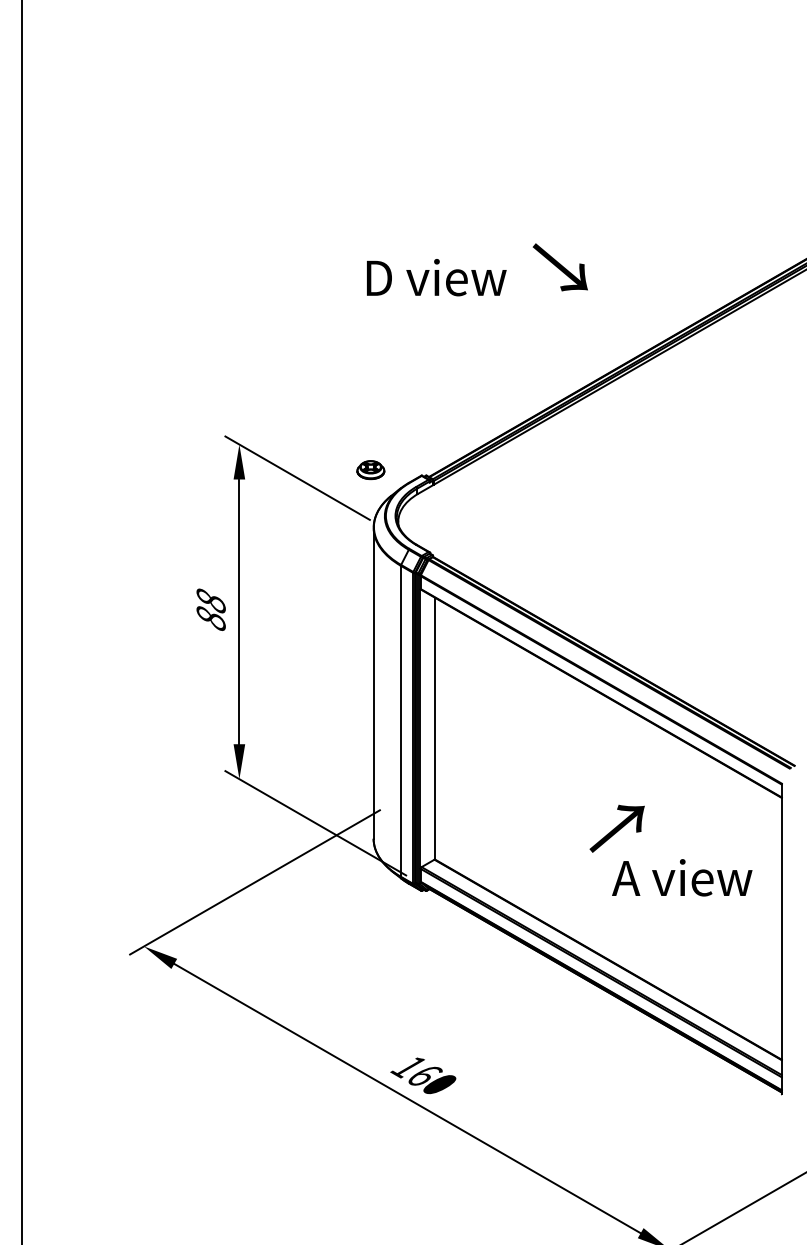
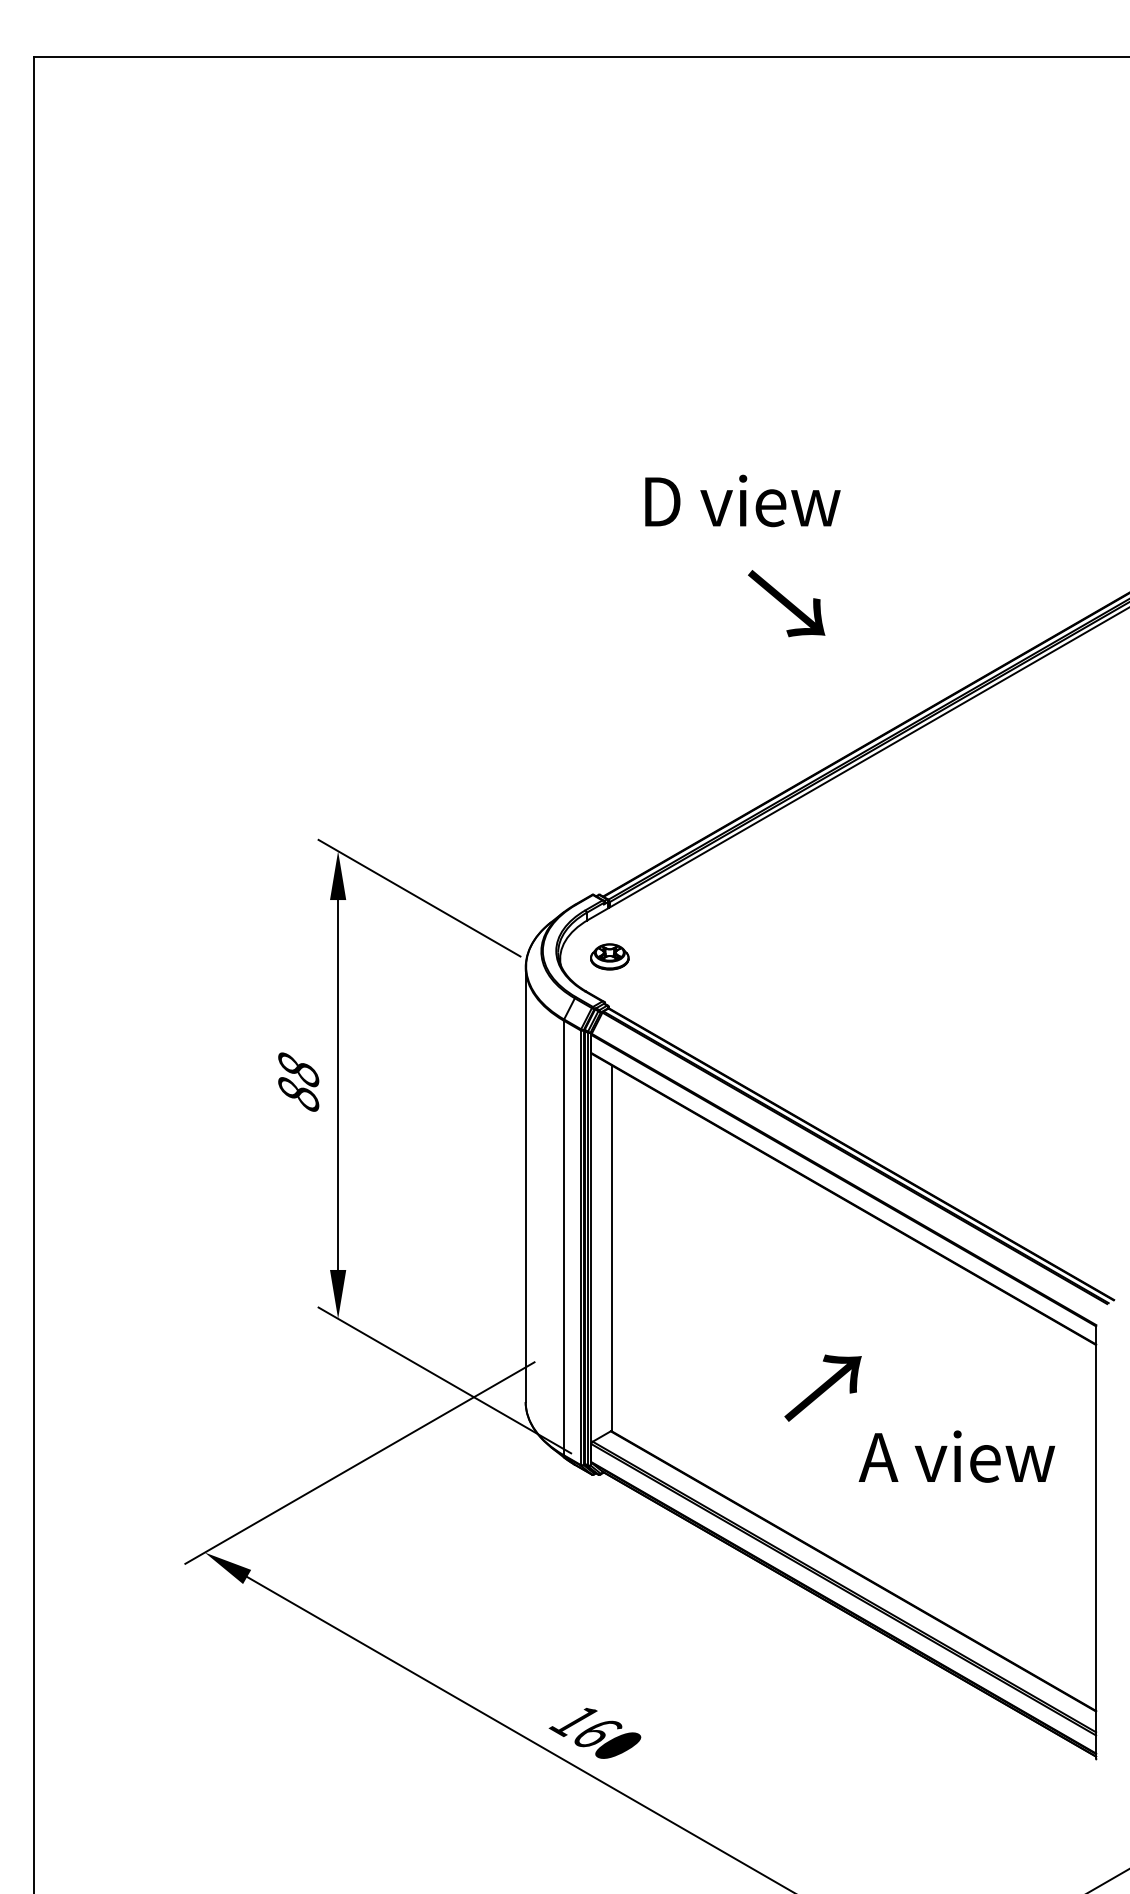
text: (436, 277) -> (742, 500), moved
part: (370, 469) -> (609, 956), moved
text: (616, 828) -> (822, 1387), moved

